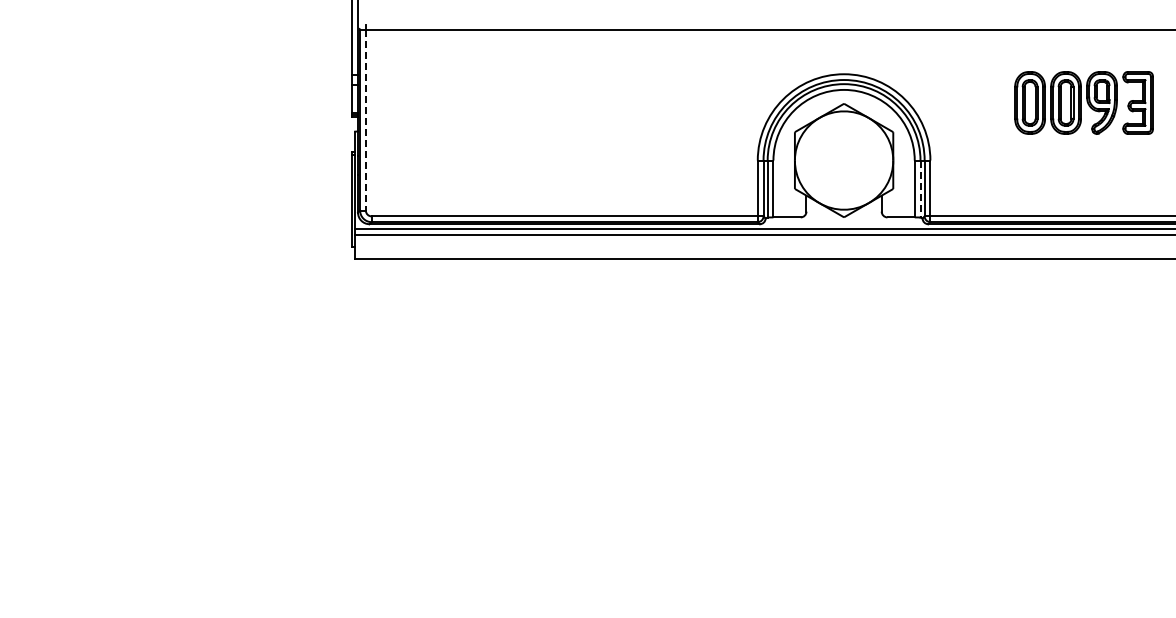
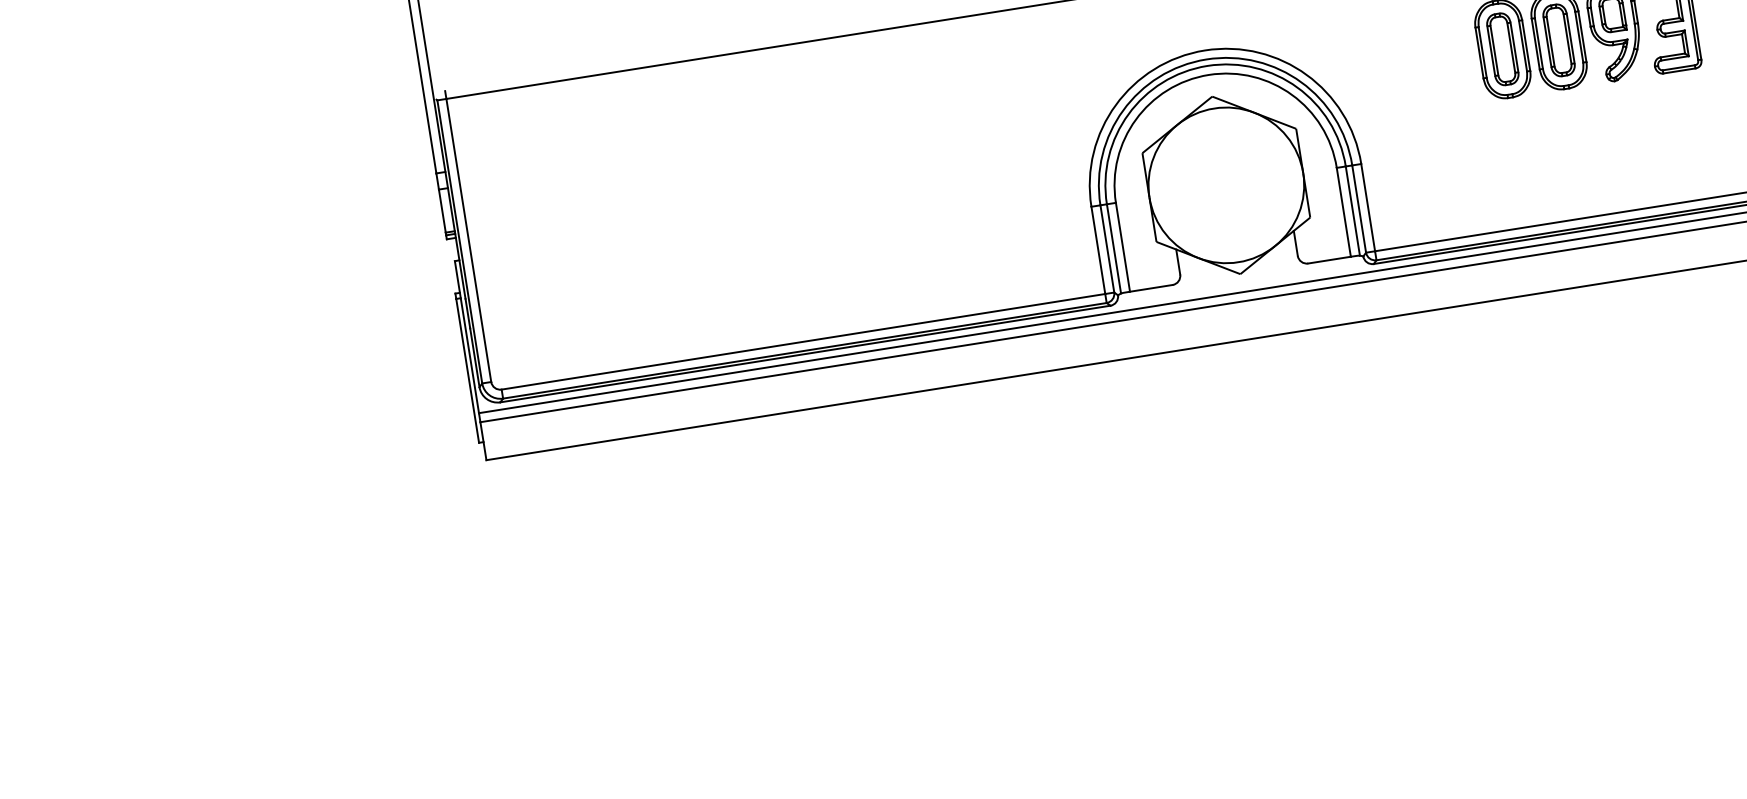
line: (365, 120) -> (468, 241), dashed -> solid
line: (920, 189) -> (1352, 211), dashed -> solid

